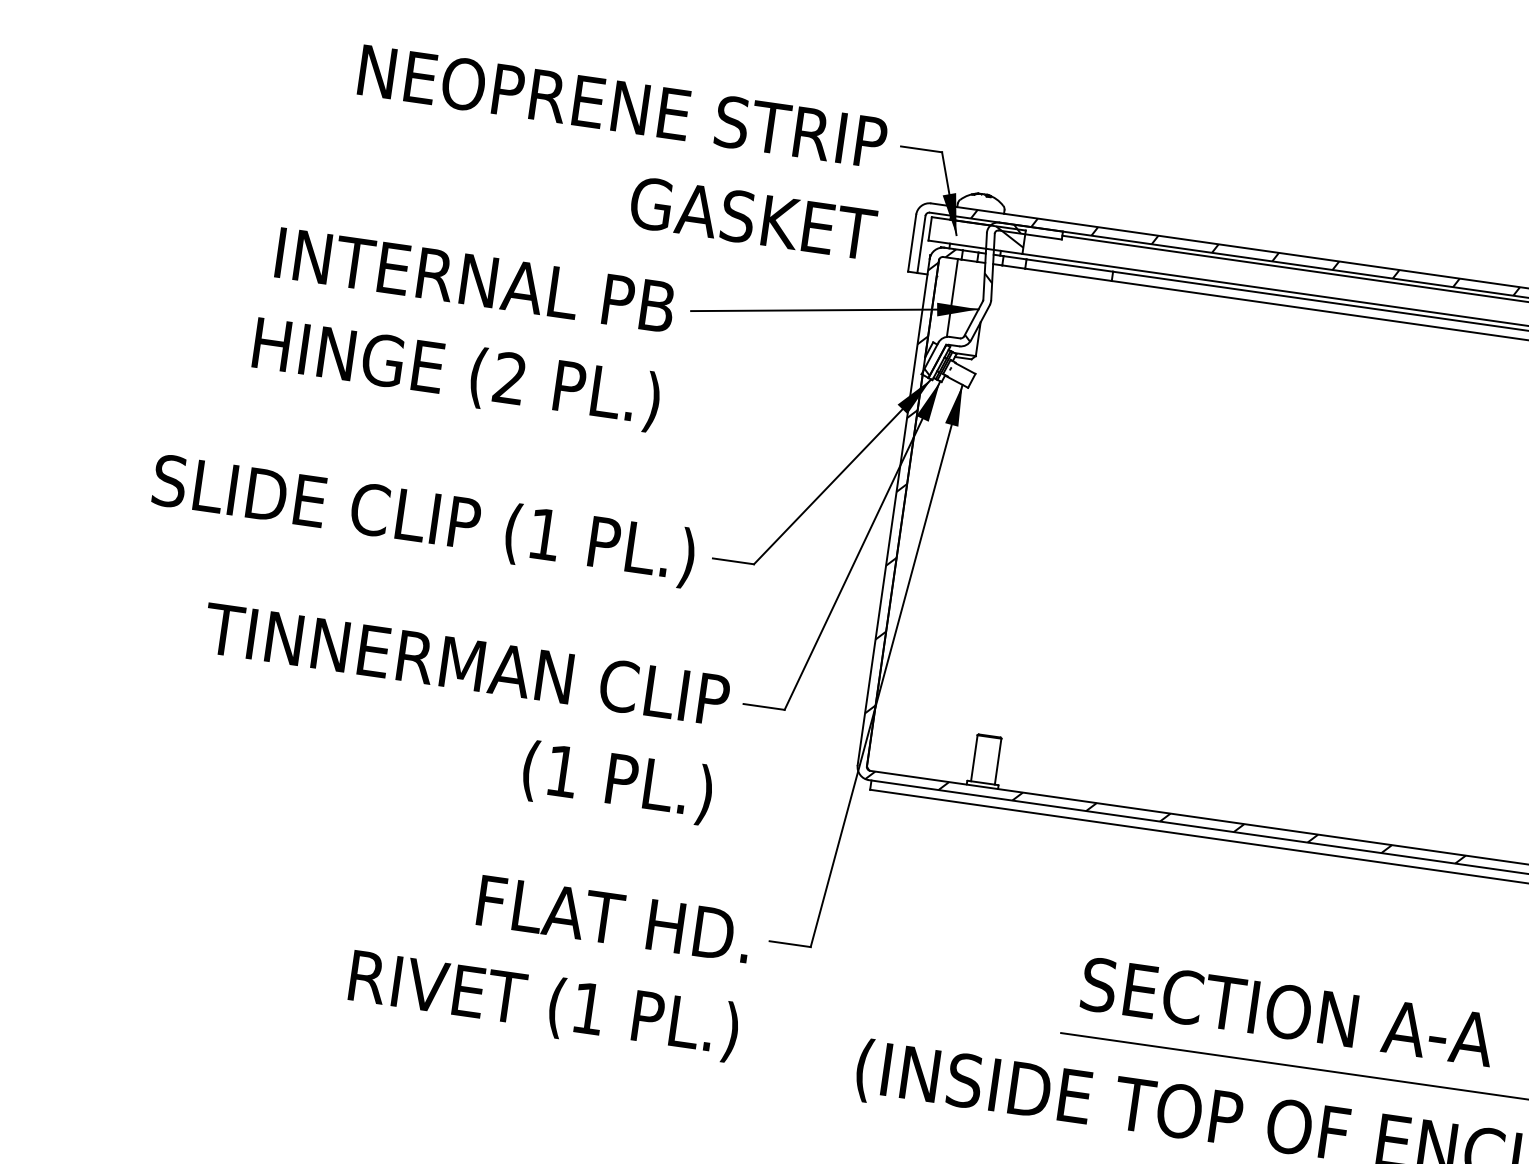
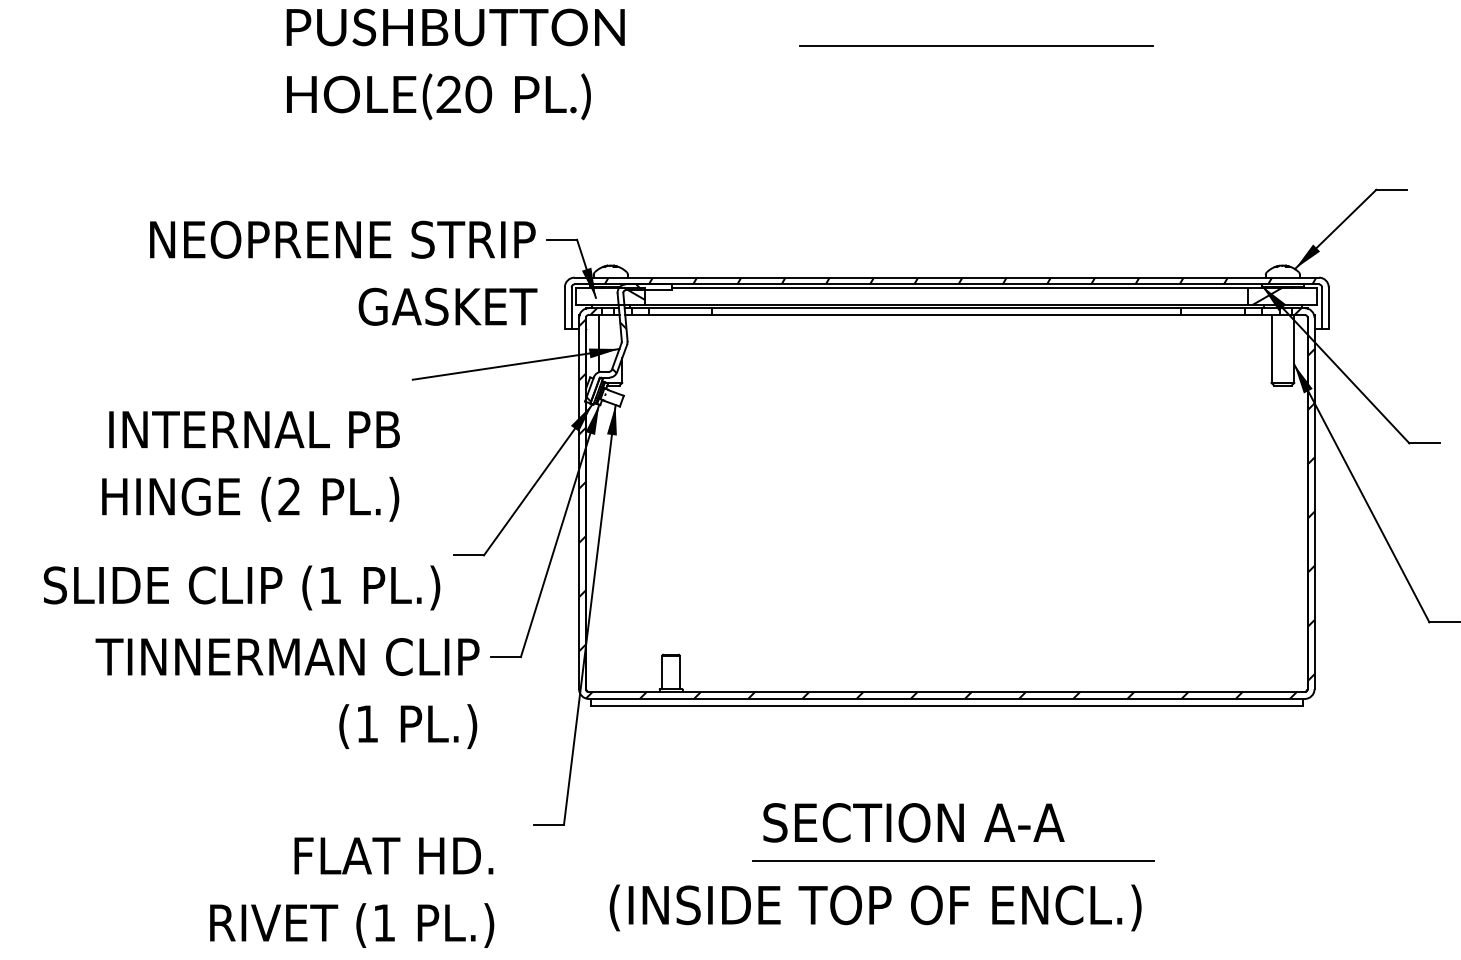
text: (462, 329) -> (250, 466), moved
text: (423, 520) -> (241, 587), moved
text: (550, 960) -> (352, 892), moved

